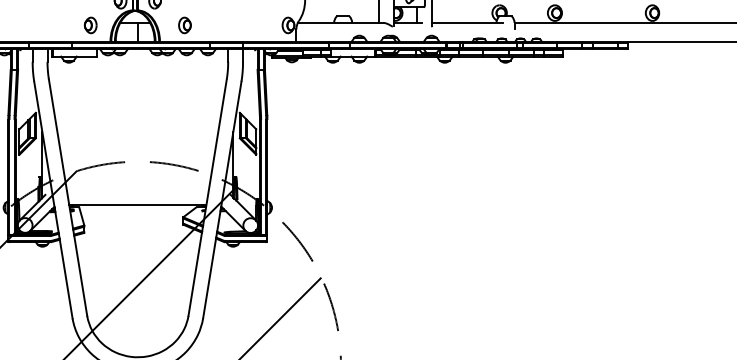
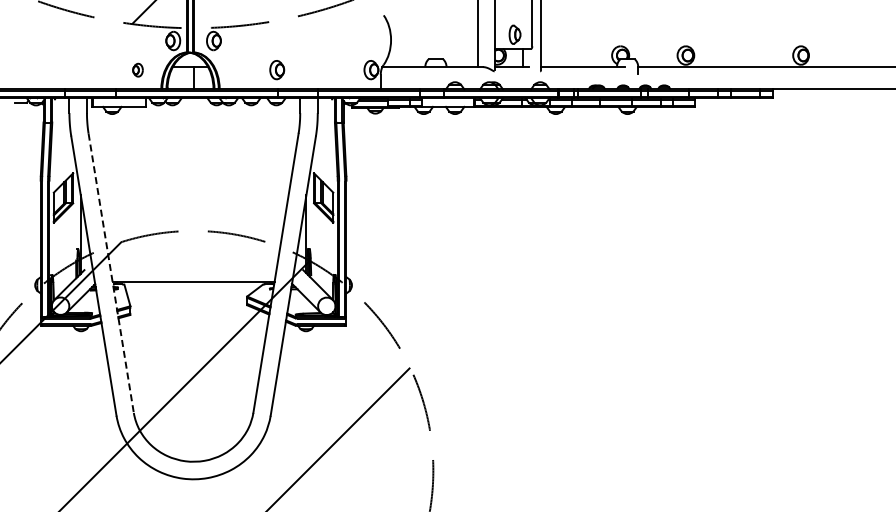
part: (90, 25) -> (137, 70), size x0.7
part: (185, 25) -> (277, 70), moved
line: (68, 197) -> (111, 273), solid -> dashed

